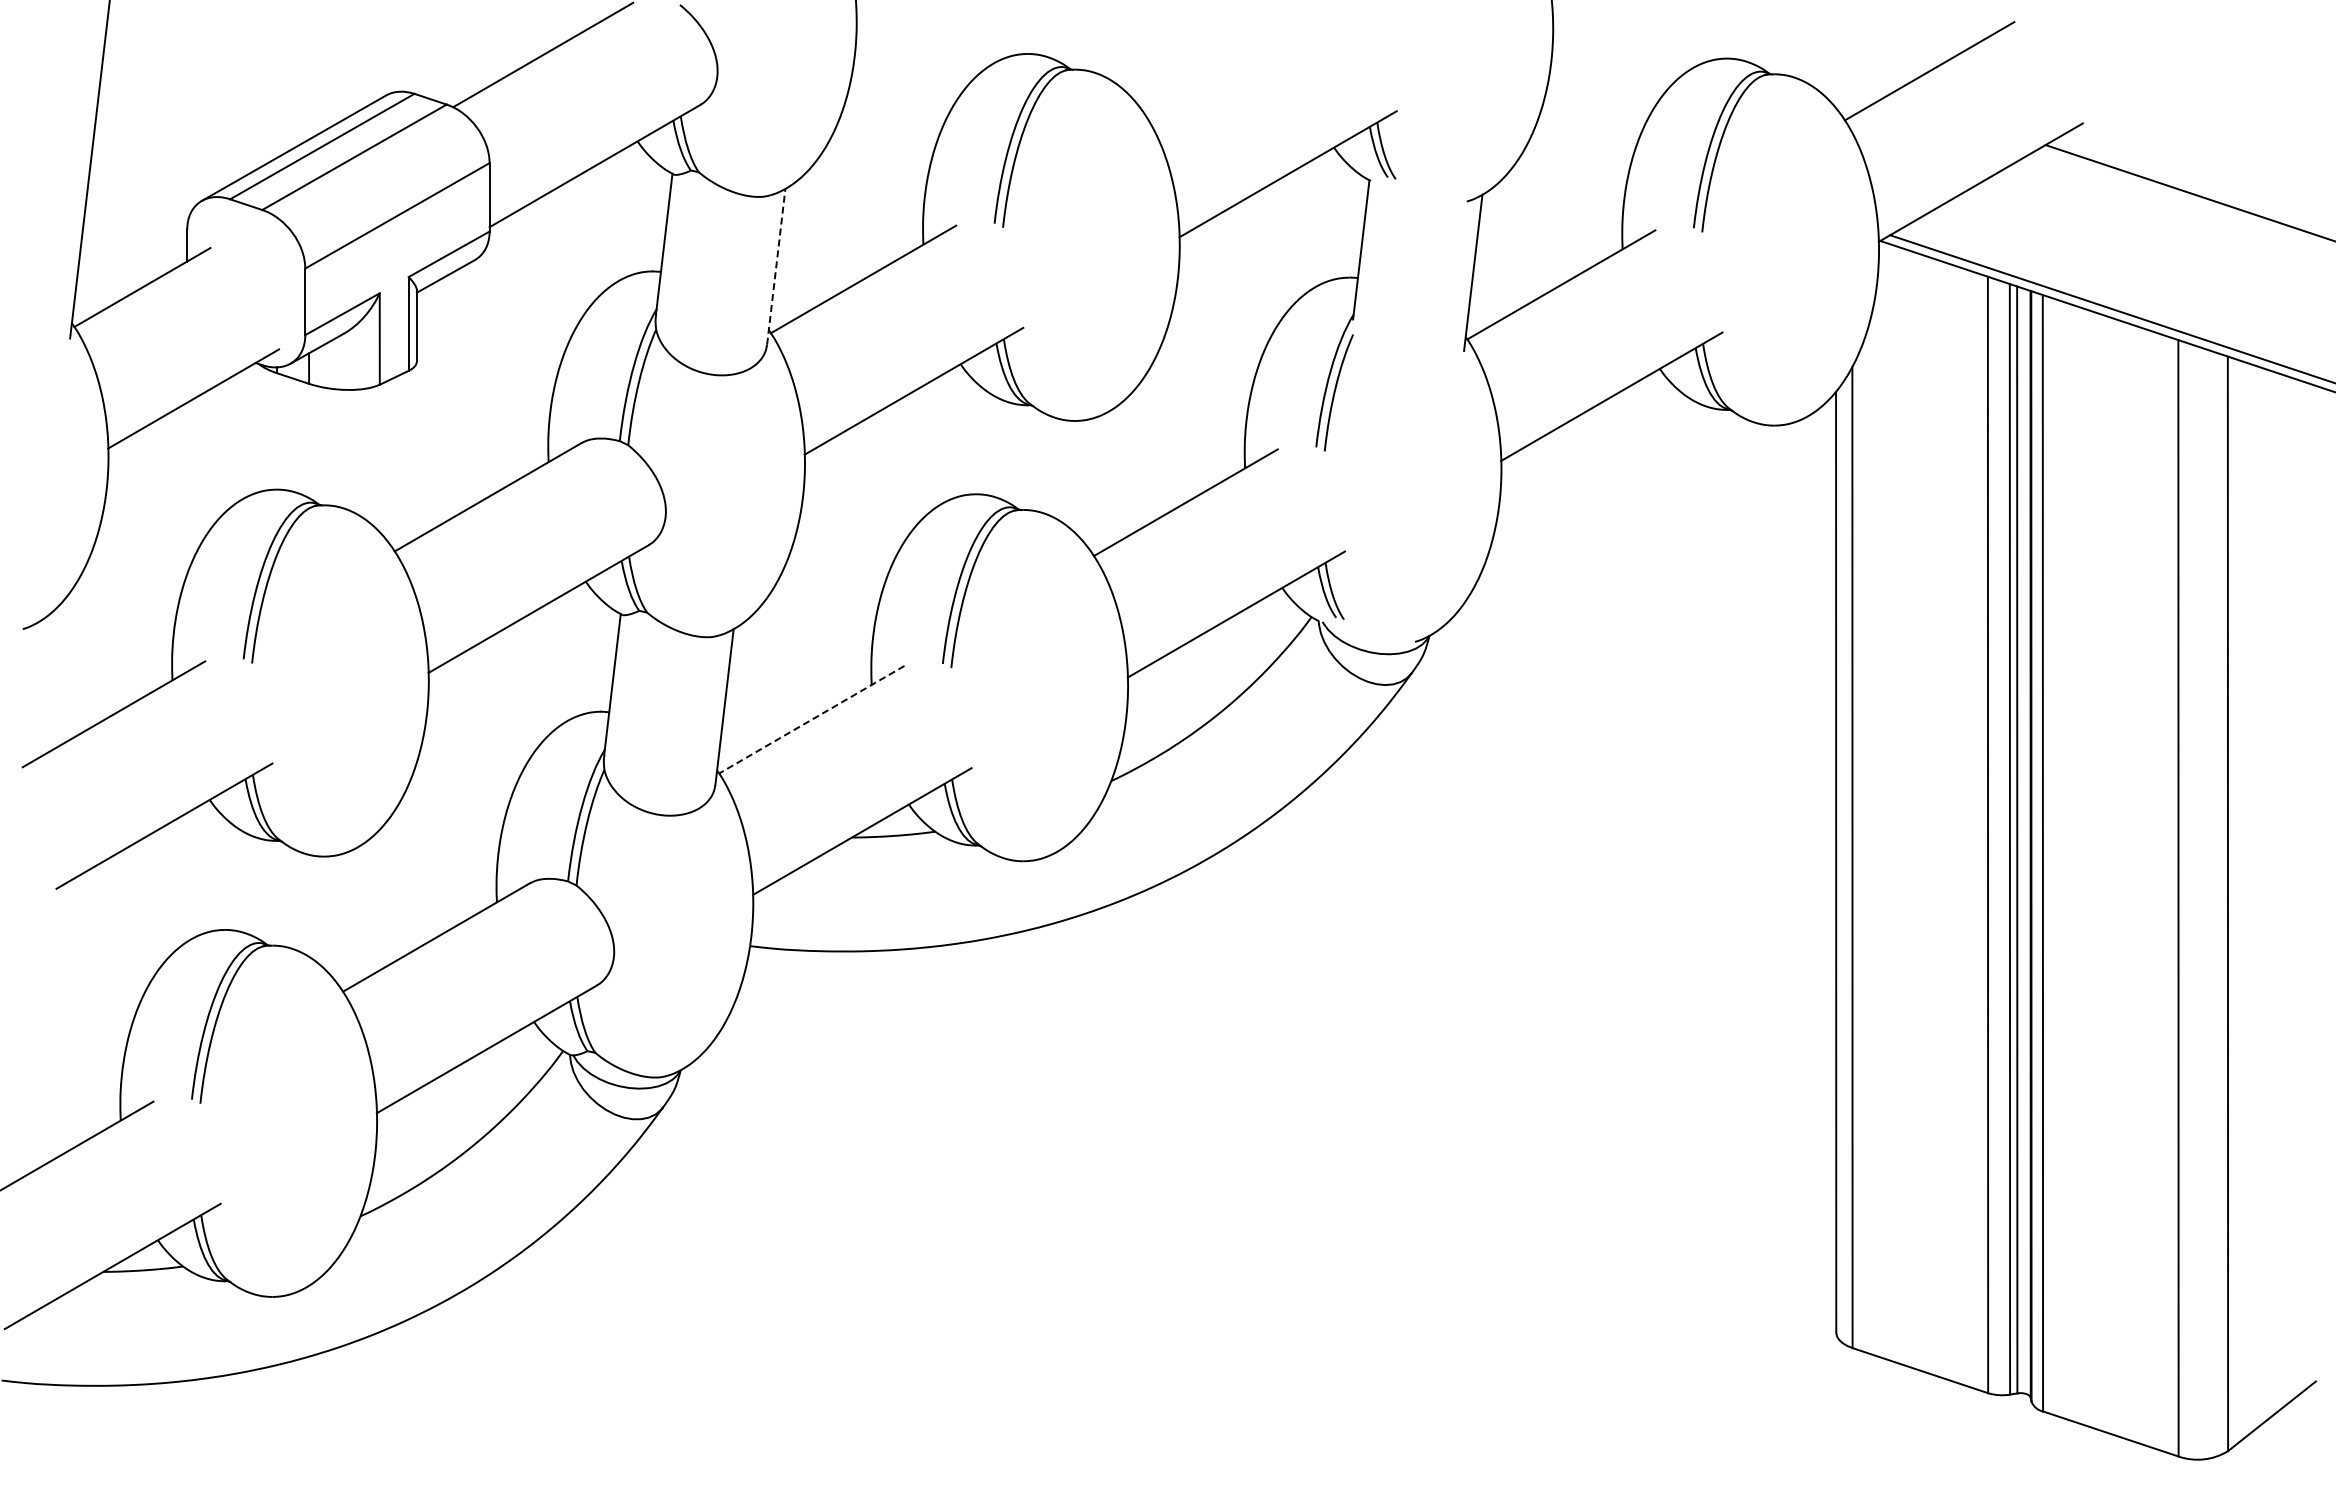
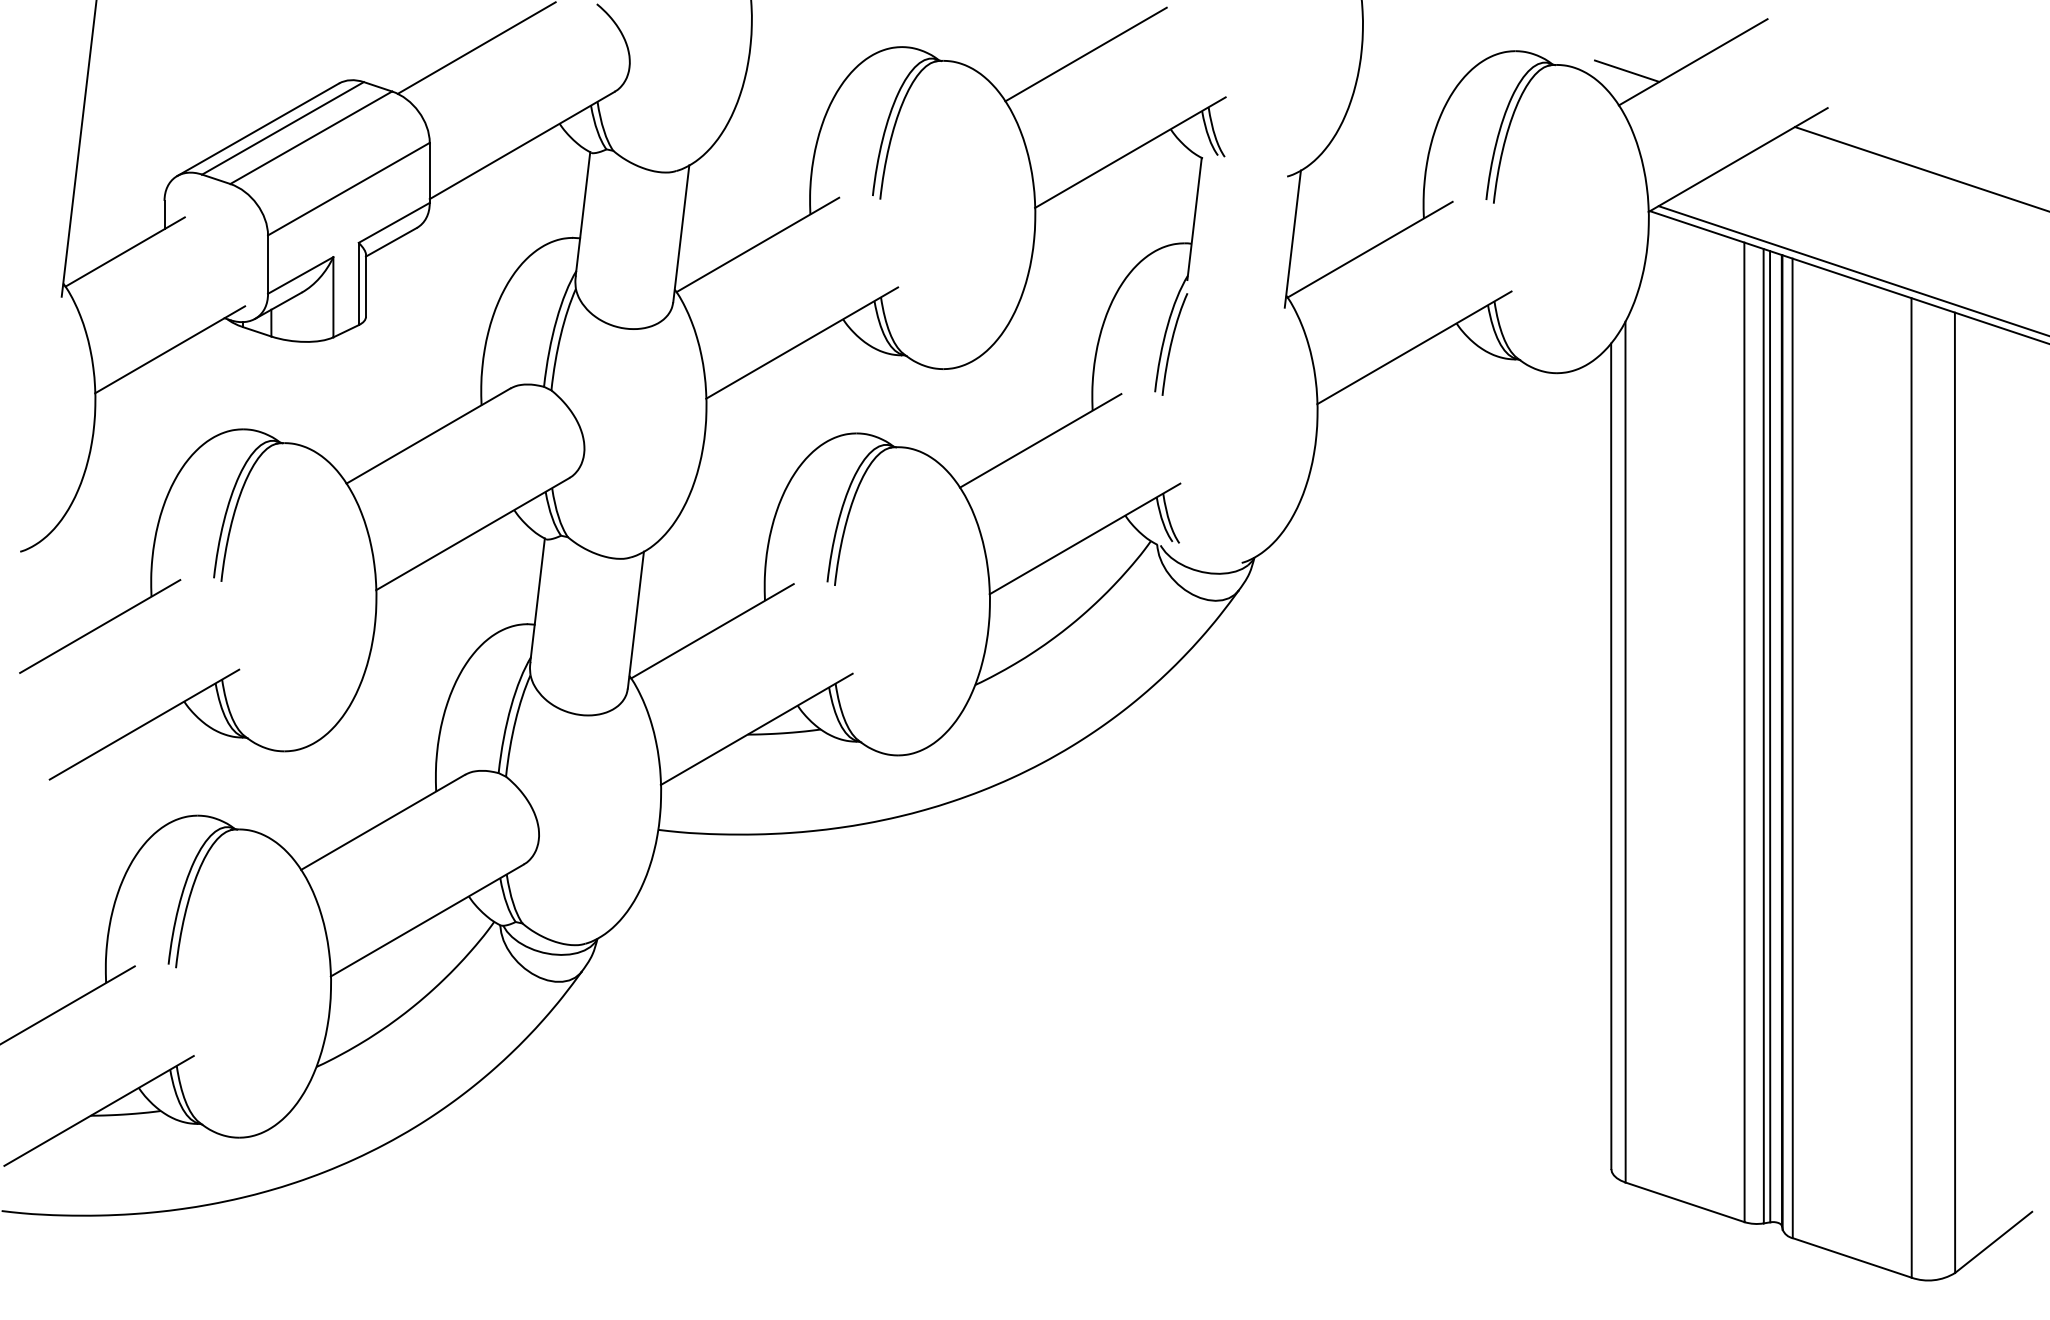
line: (1237, 62) -> (1085, 54), added
line: (1853, 81) -> (1626, 71), added
line: (776, 266) -> (681, 233), dashed -> solid
line: (811, 720) -> (712, 631), dashed -> solid

